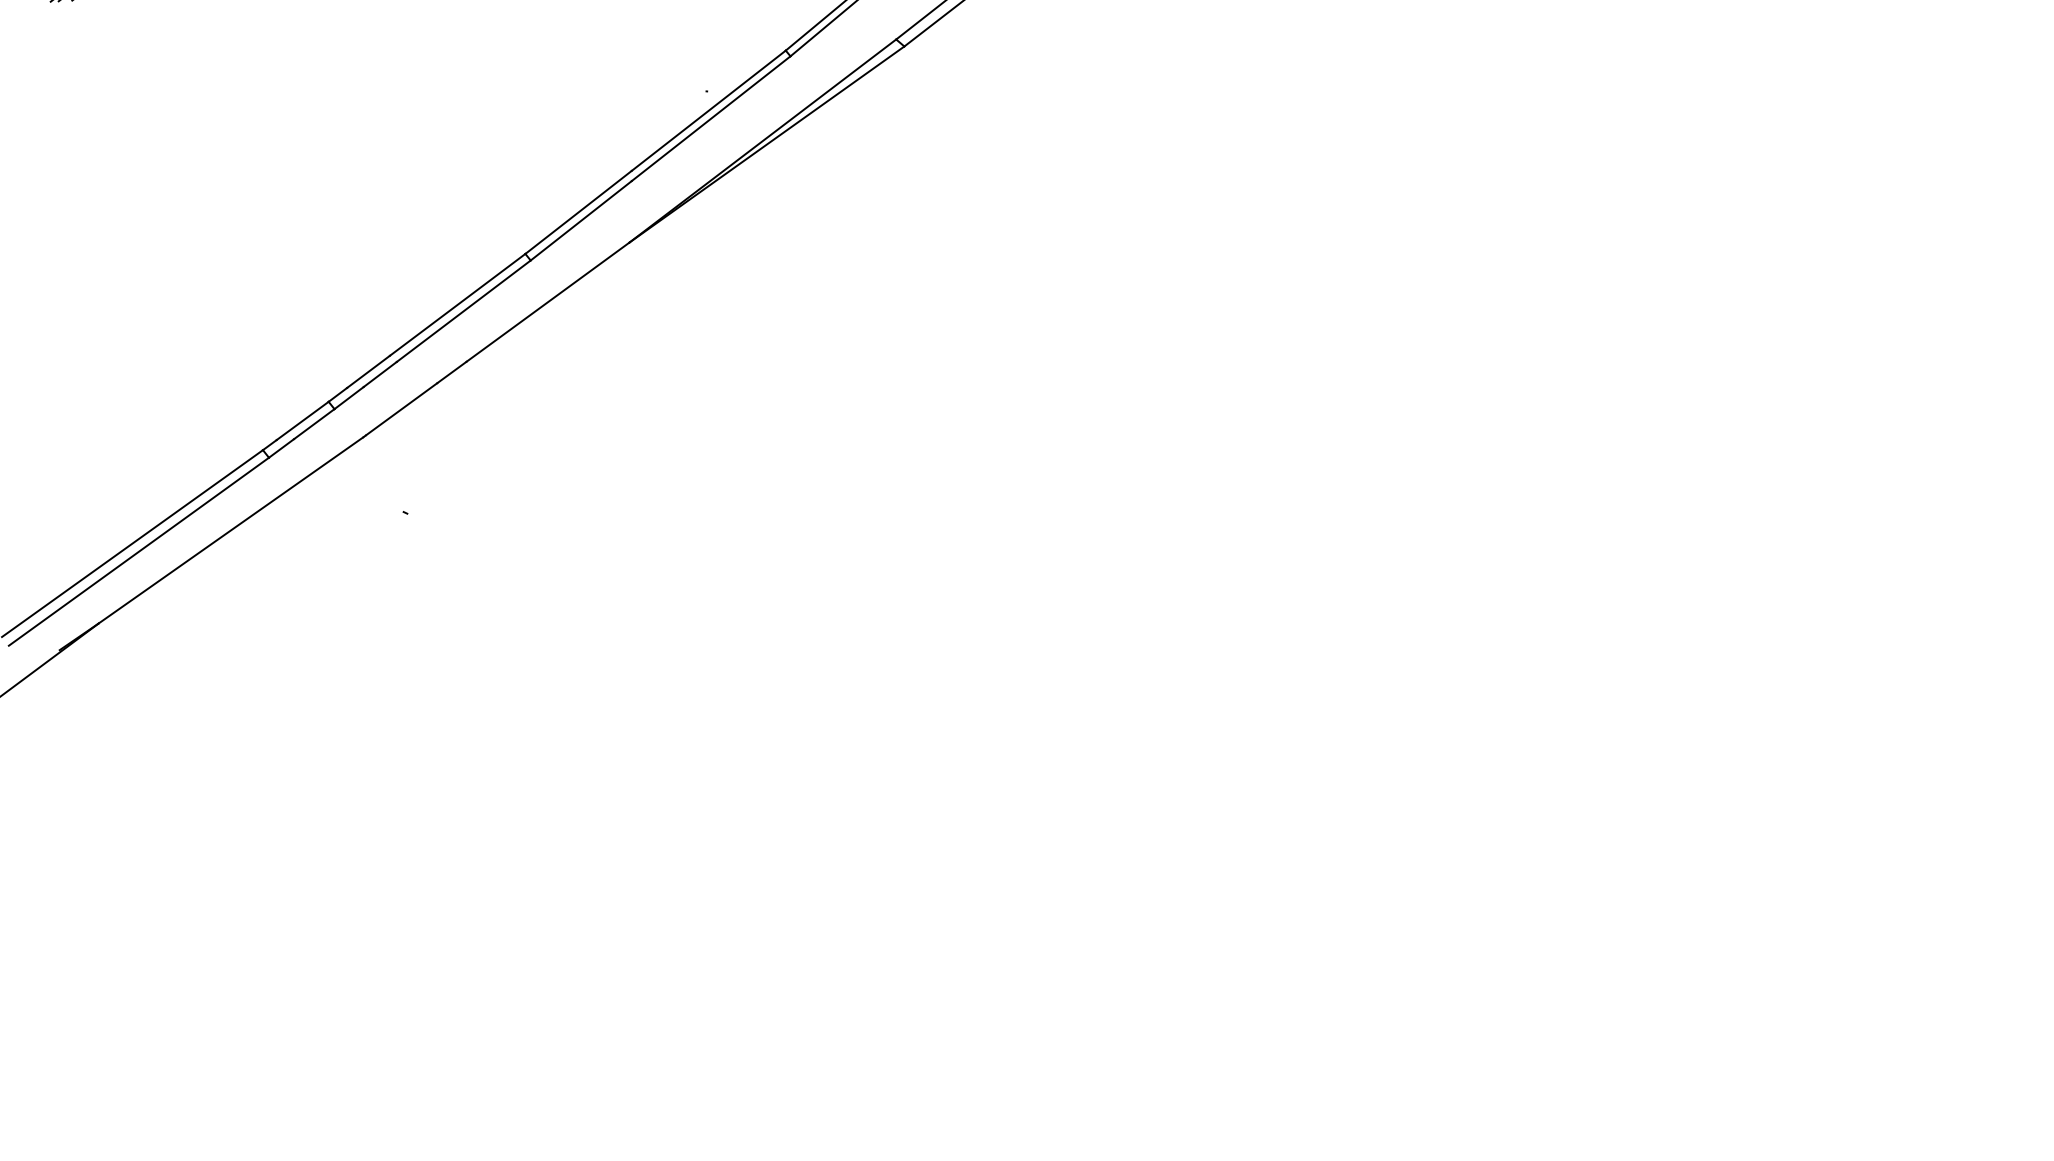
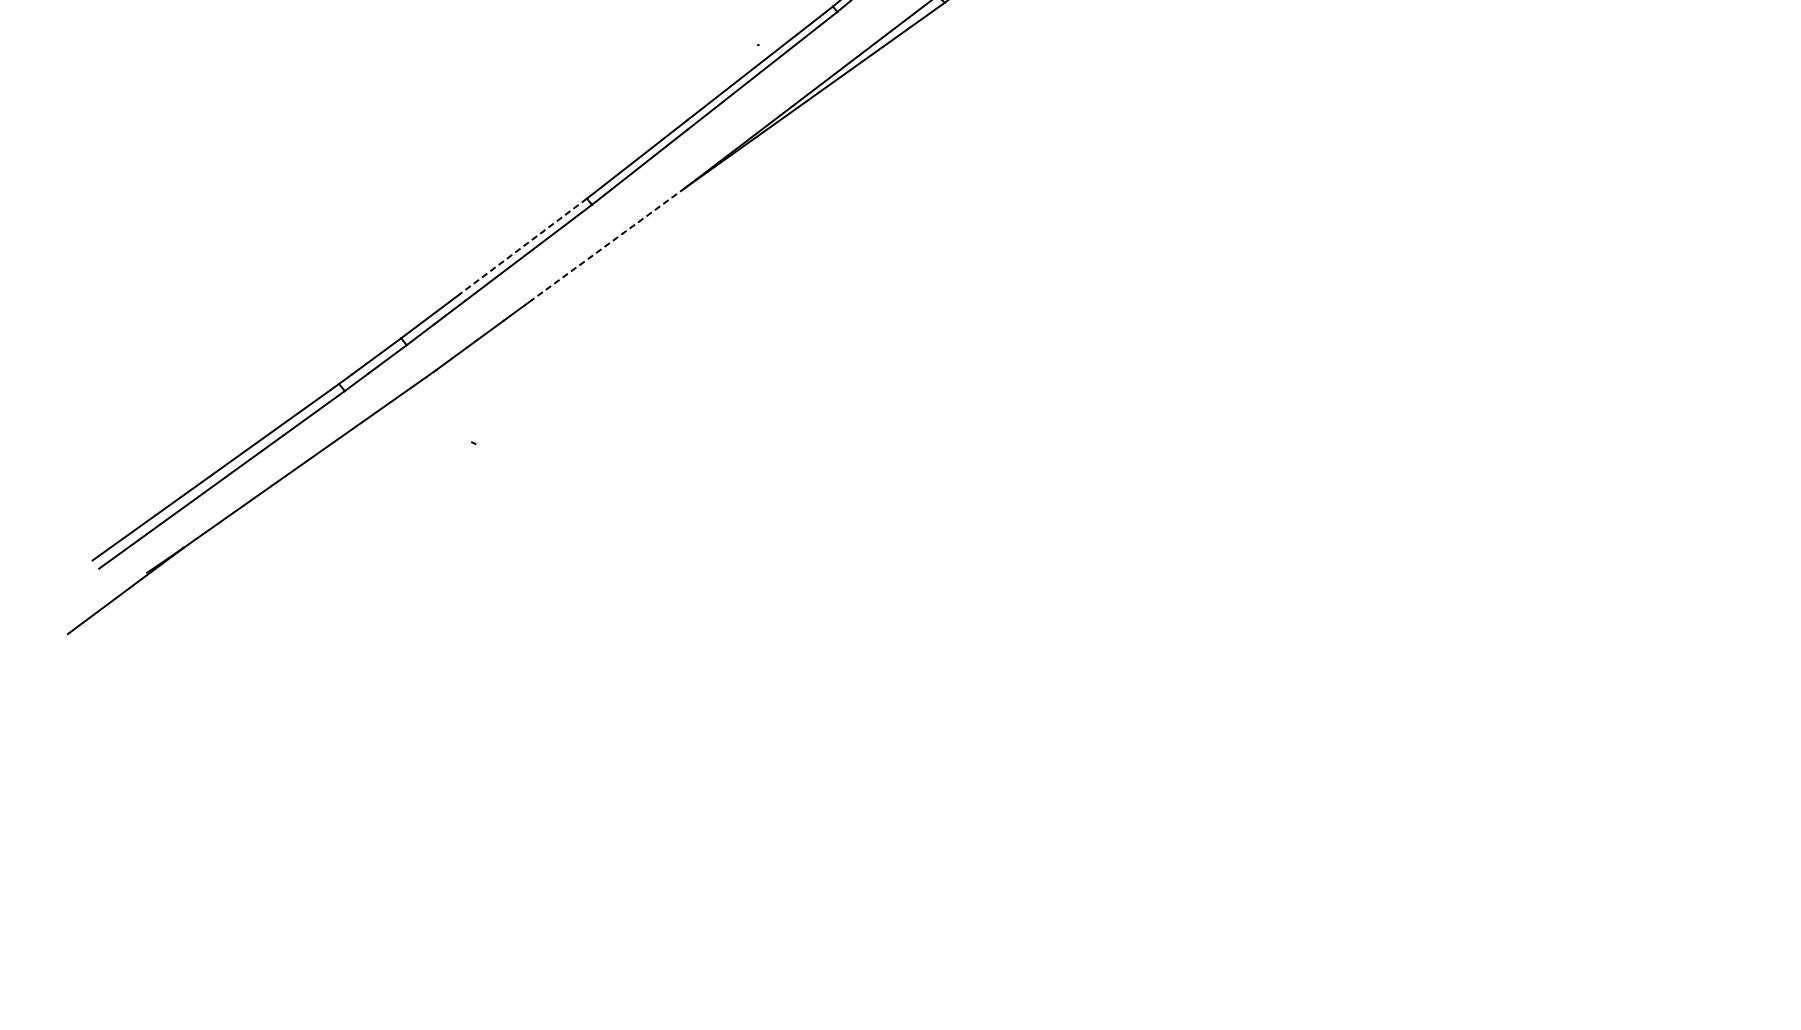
line: (548, 302) -> (608, 244), solid -> dashed
line: (457, 304) -> (522, 246), solid -> dashed

